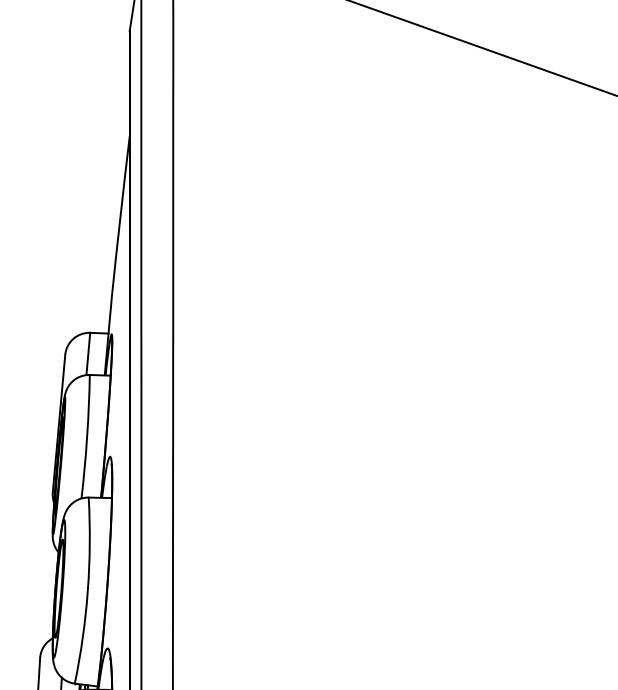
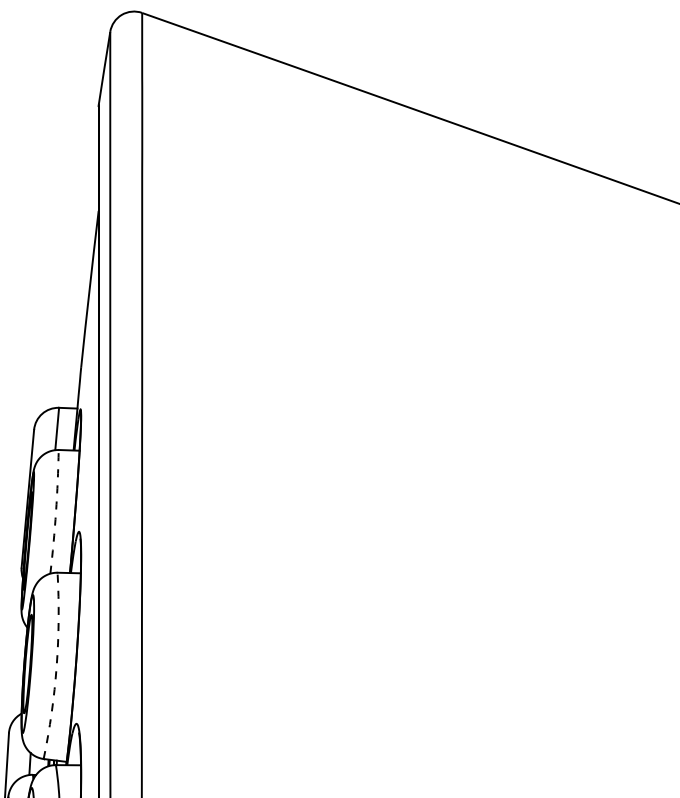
arc: (87, 436) -> (56, 511), solid -> dashed
arc: (87, 591) -> (56, 666), solid -> dashed

